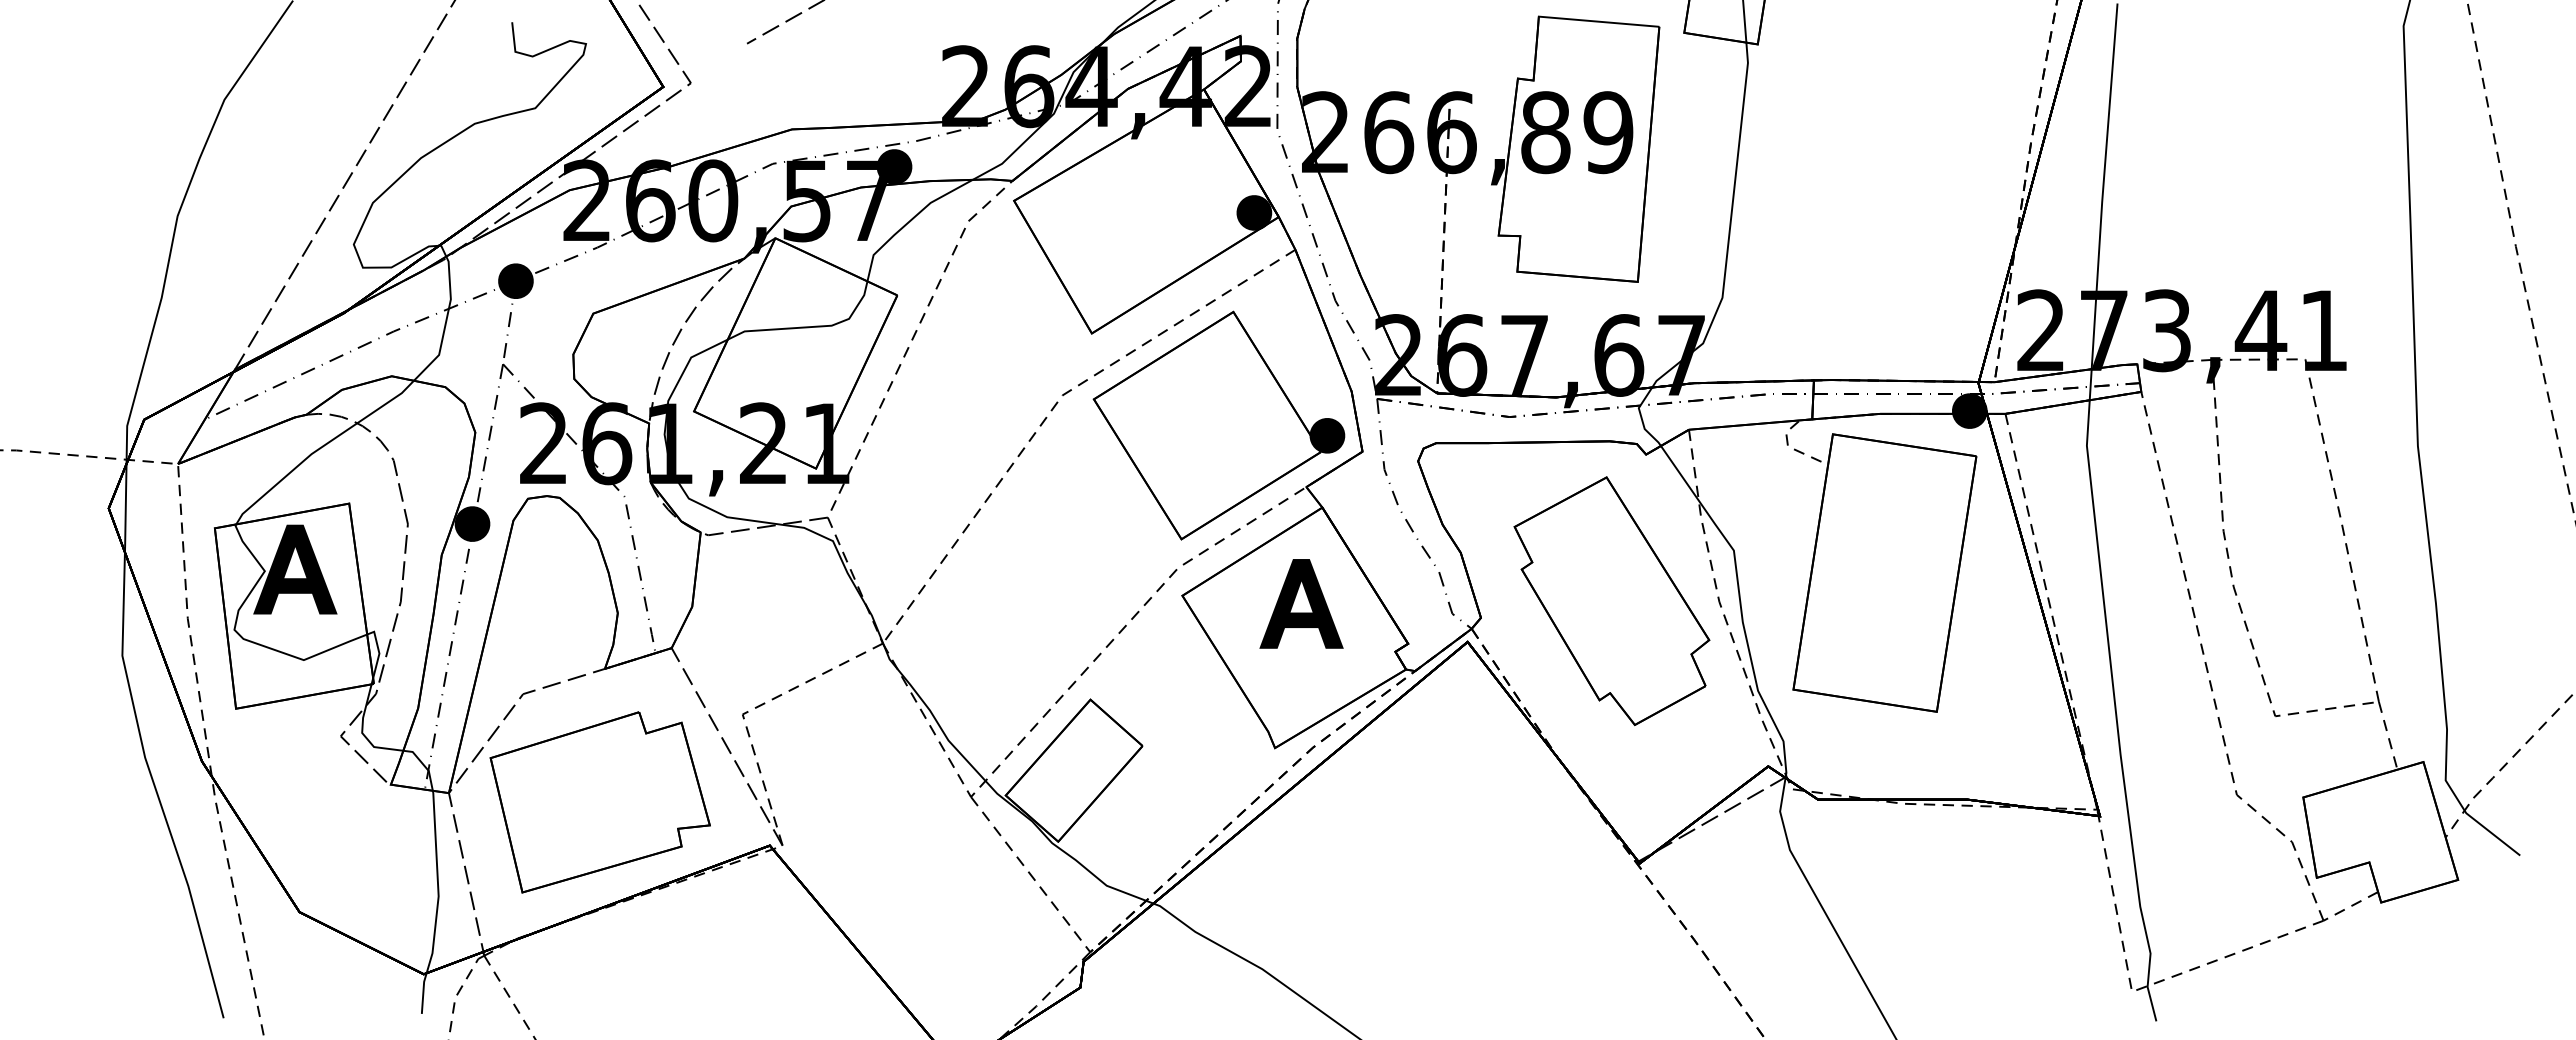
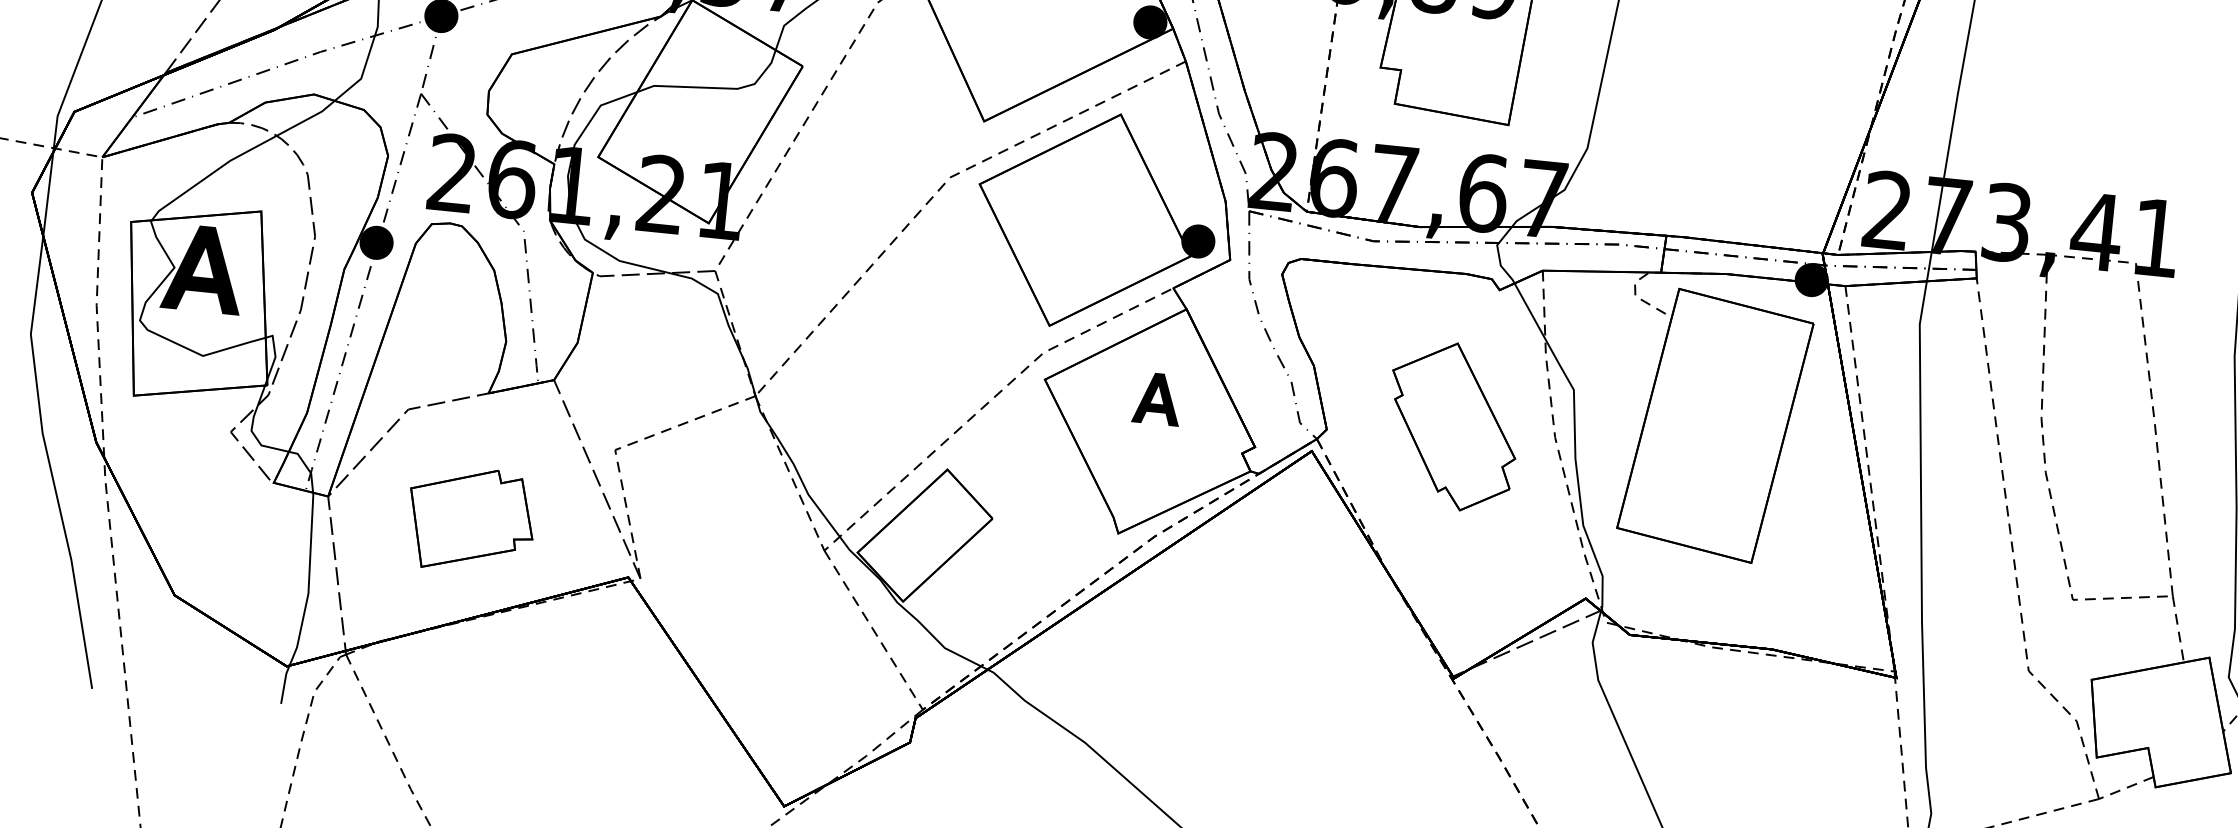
part: (1611, 601) -> (1452, 426), size x0.7
part: (1301, 603) -> (1157, 398), size x0.6
part: (599, 802) -> (470, 519), size x0.6

